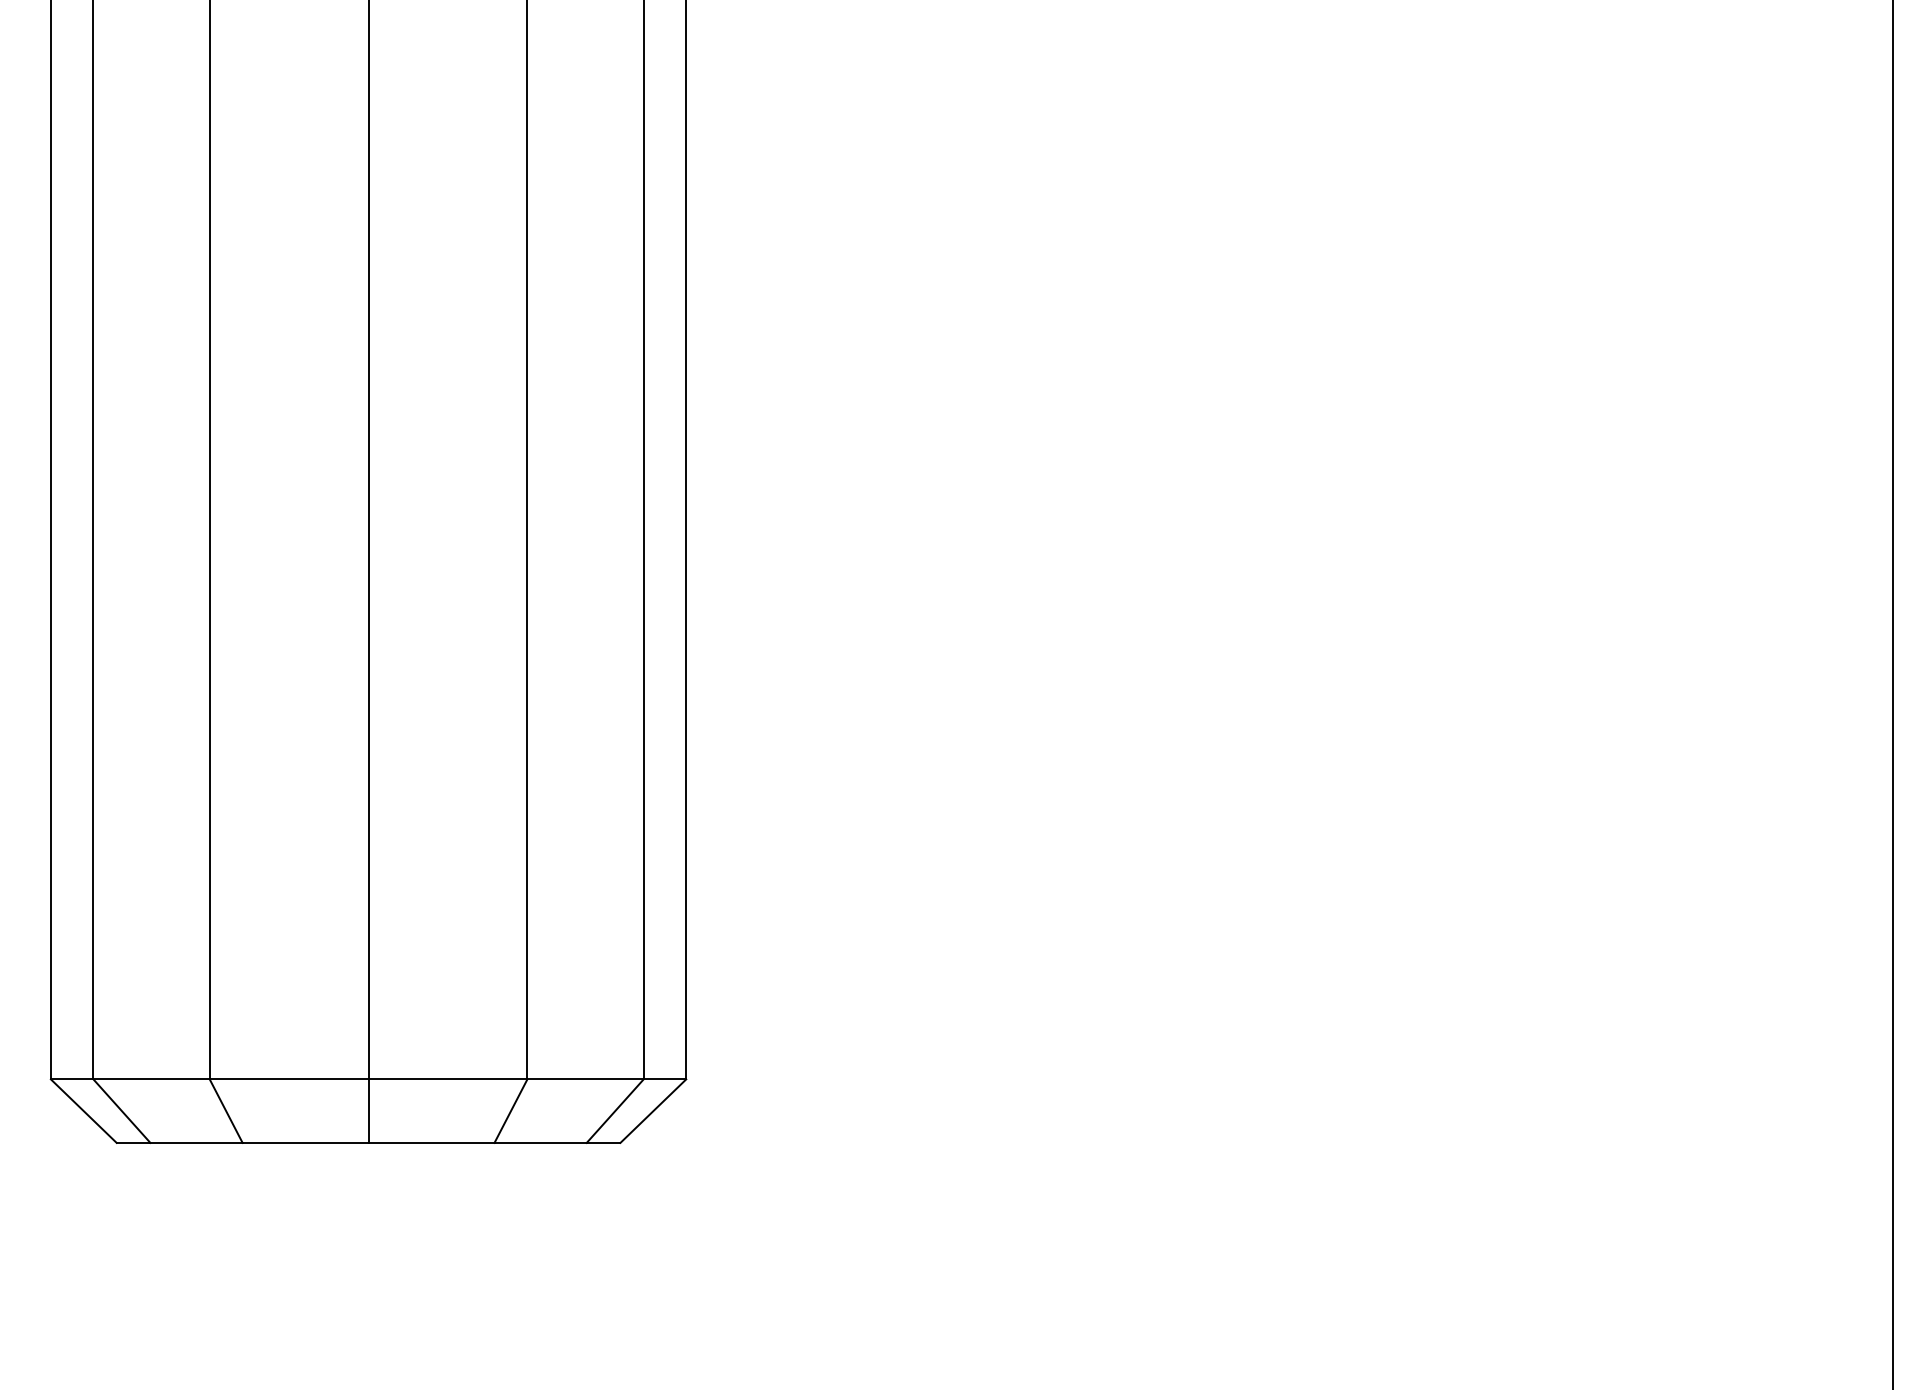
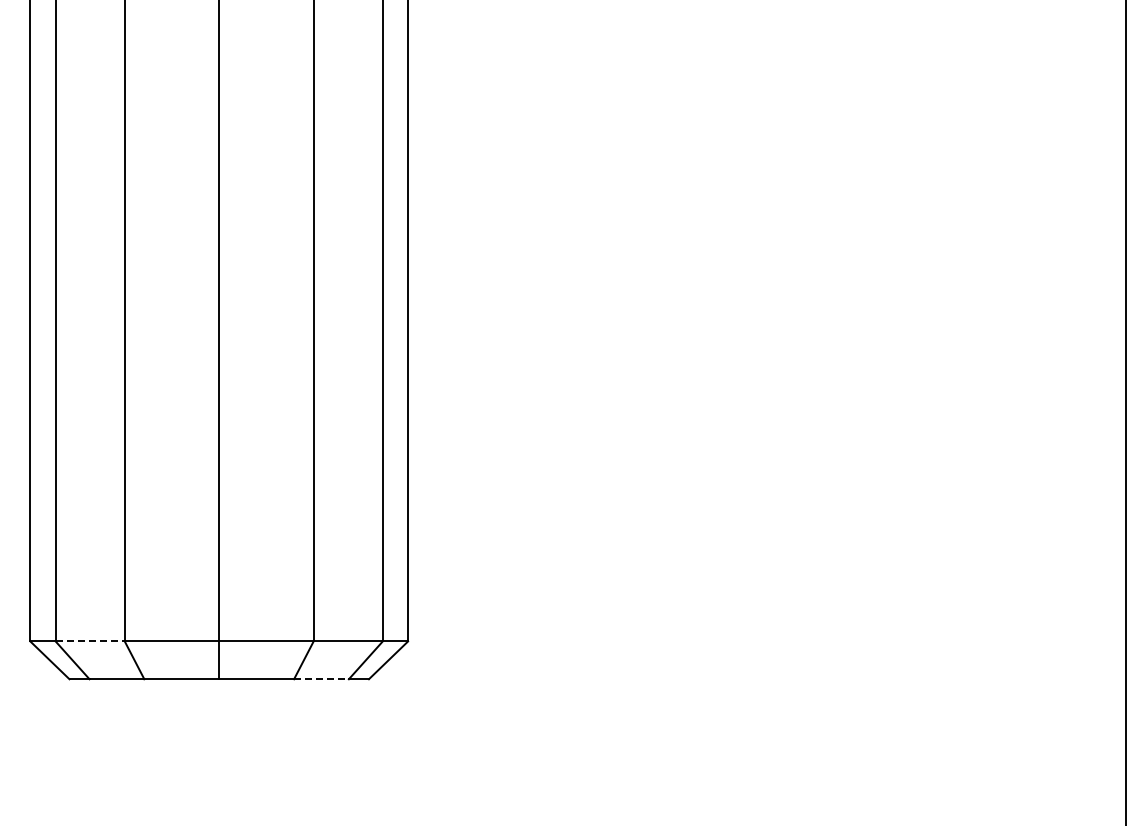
line: (152, 1079) -> (90, 641), solid -> dashed
line: (540, 1143) -> (321, 679), solid -> dashed

